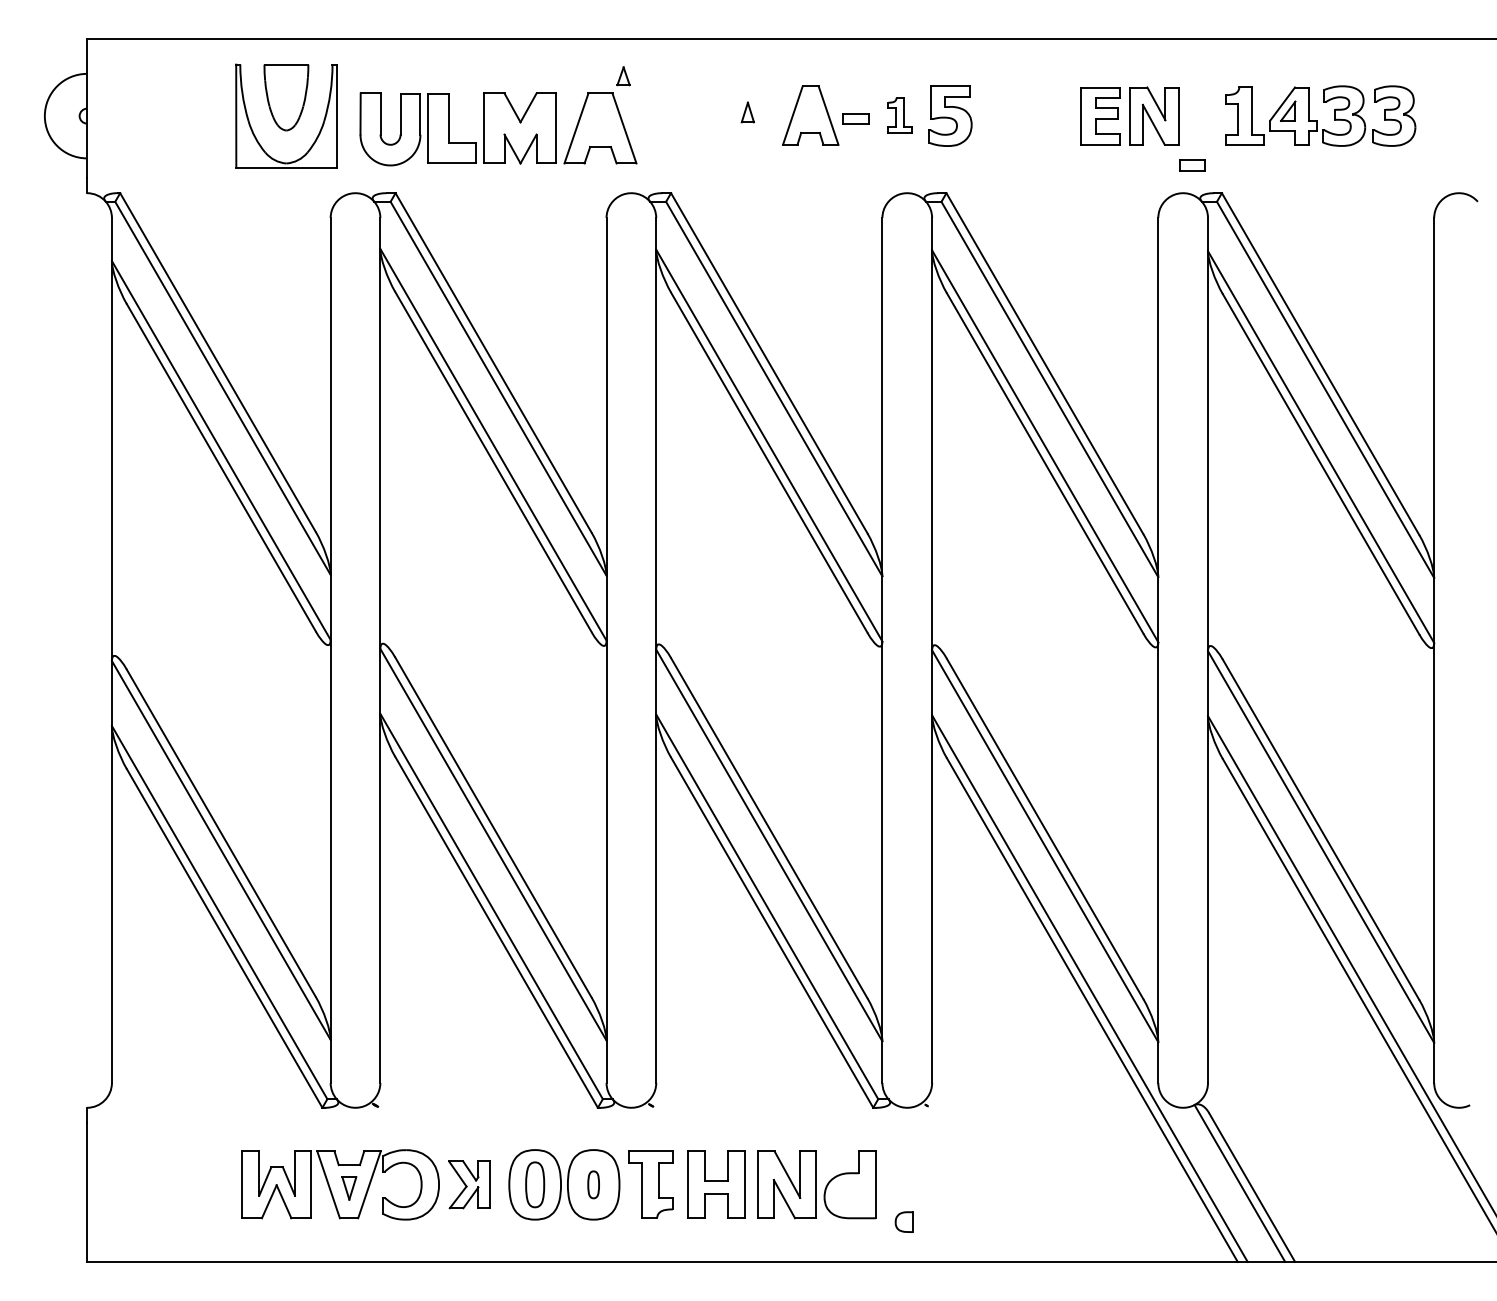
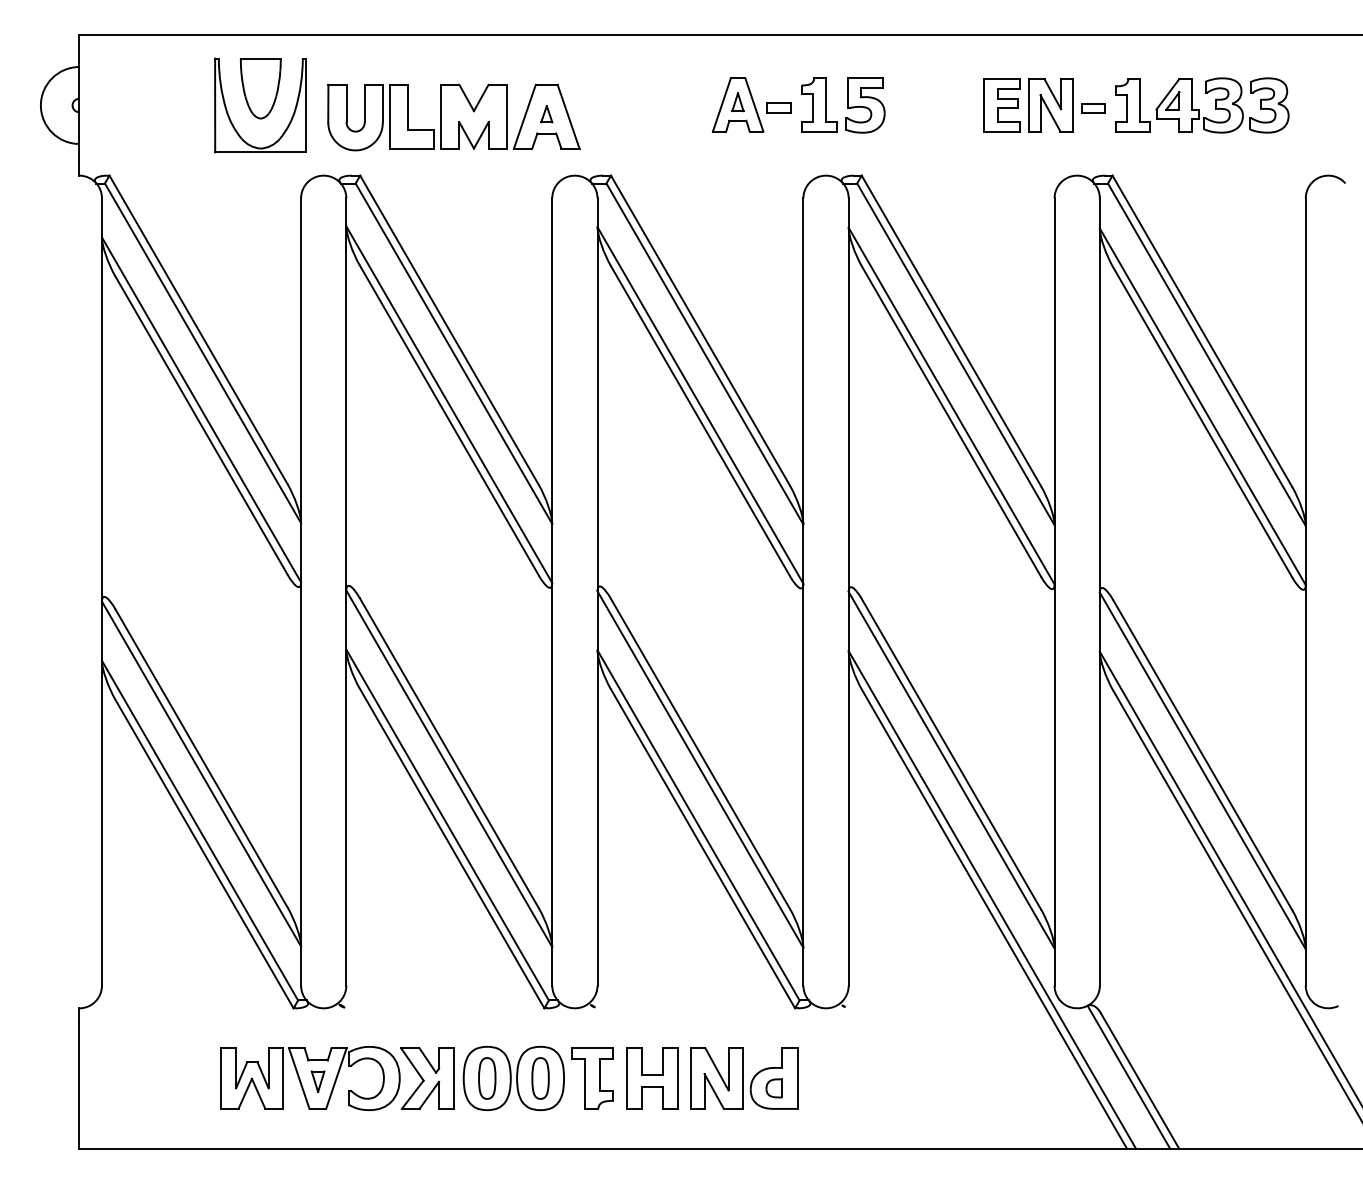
part: (623, 76) -> (546, 114), moved
part: (747, 112) -> (737, 102), moved
part: (900, 115) -> (819, 104), size x1.67
part: (1192, 165) -> (1093, 108), moved
part: (469, 1184) -> (427, 1078), size x1.43
part: (593, 1184) -> (540, 1078), size x1.67
part: (903, 1222) -> (773, 1088), moved

